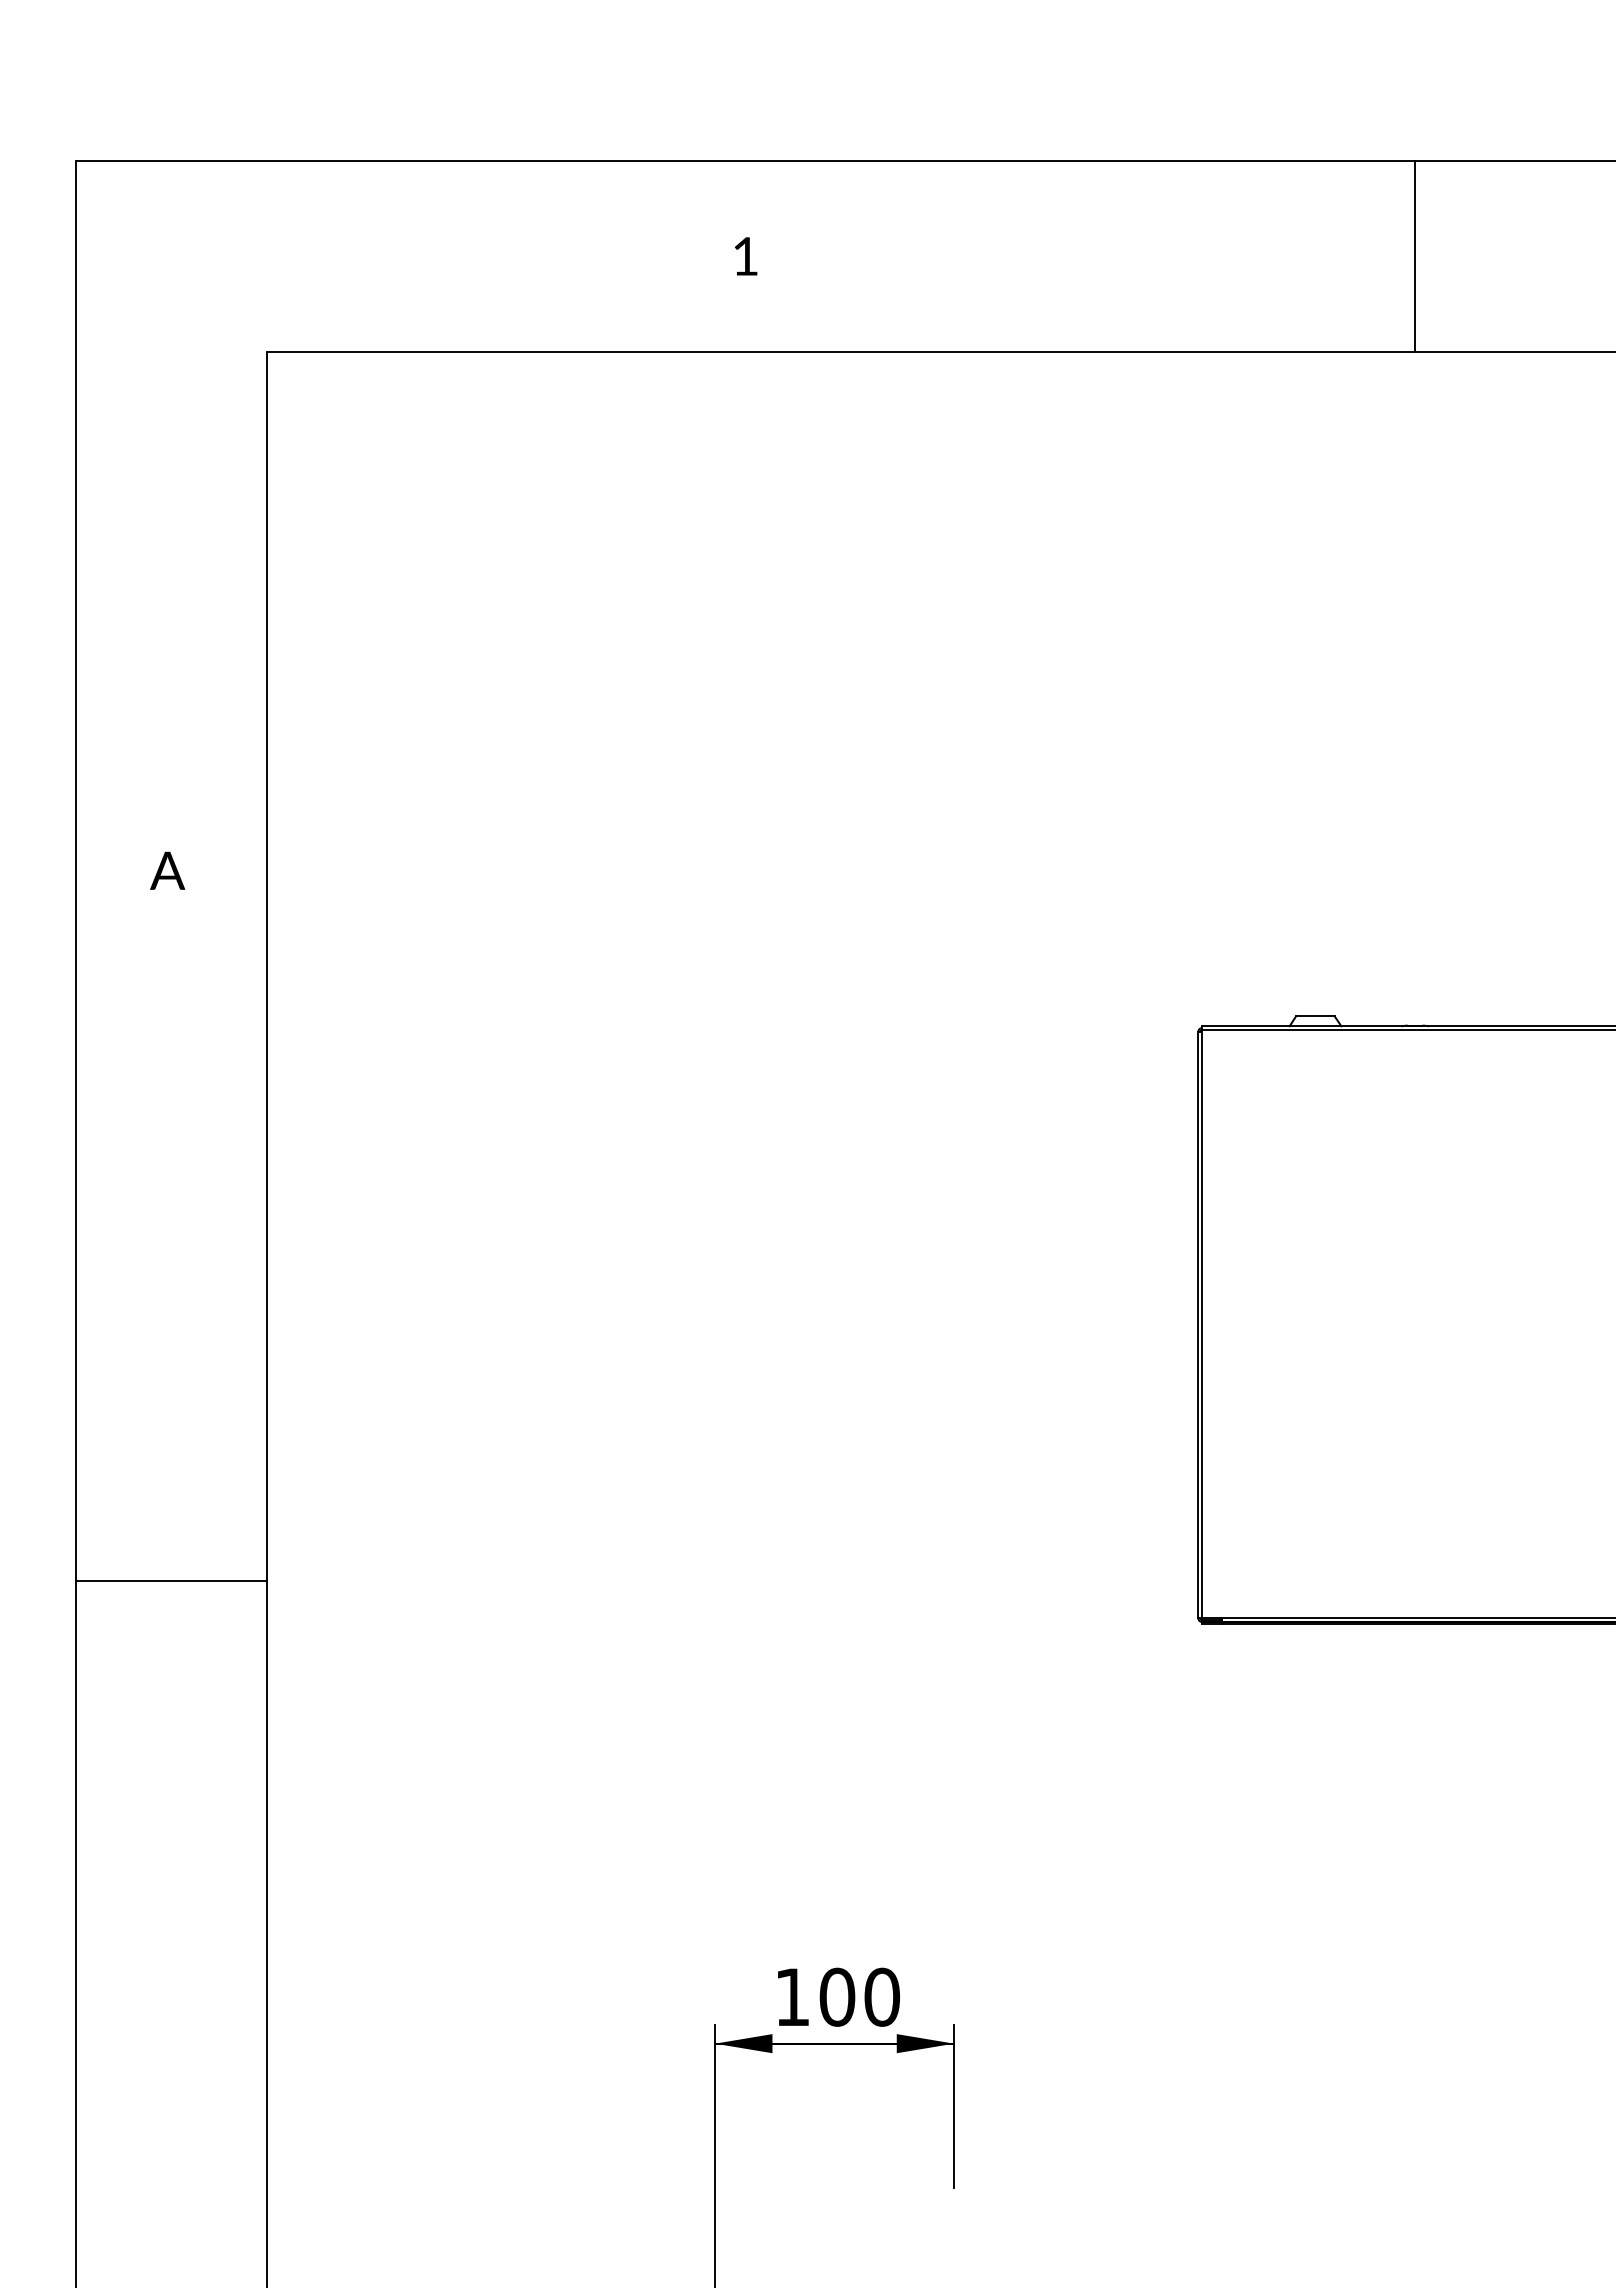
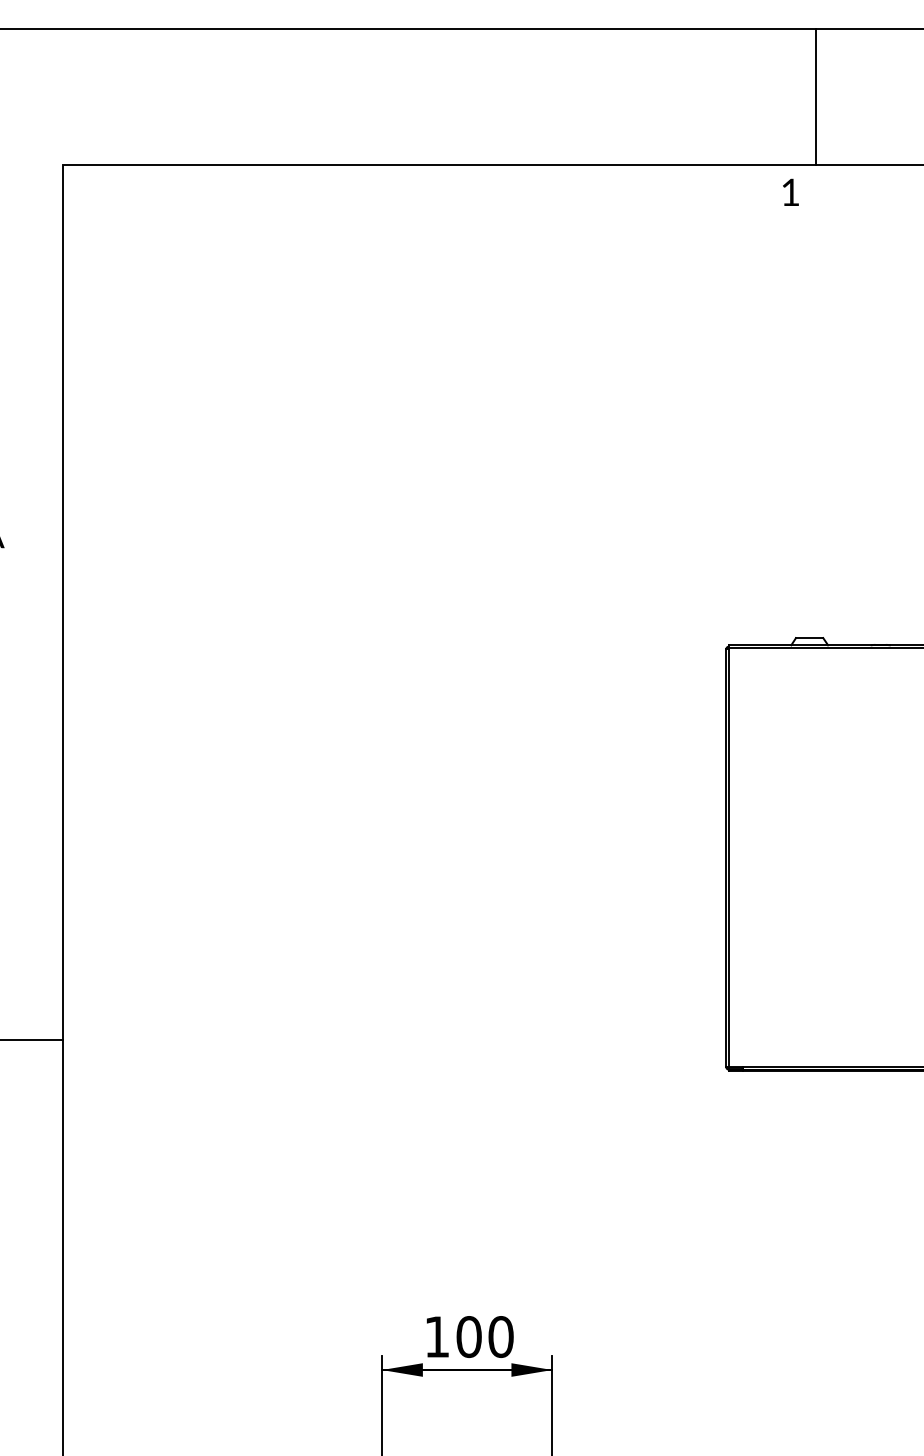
text: (745, 256) -> (790, 192), moved
line: (1414, 256) -> (816, 97), moved

